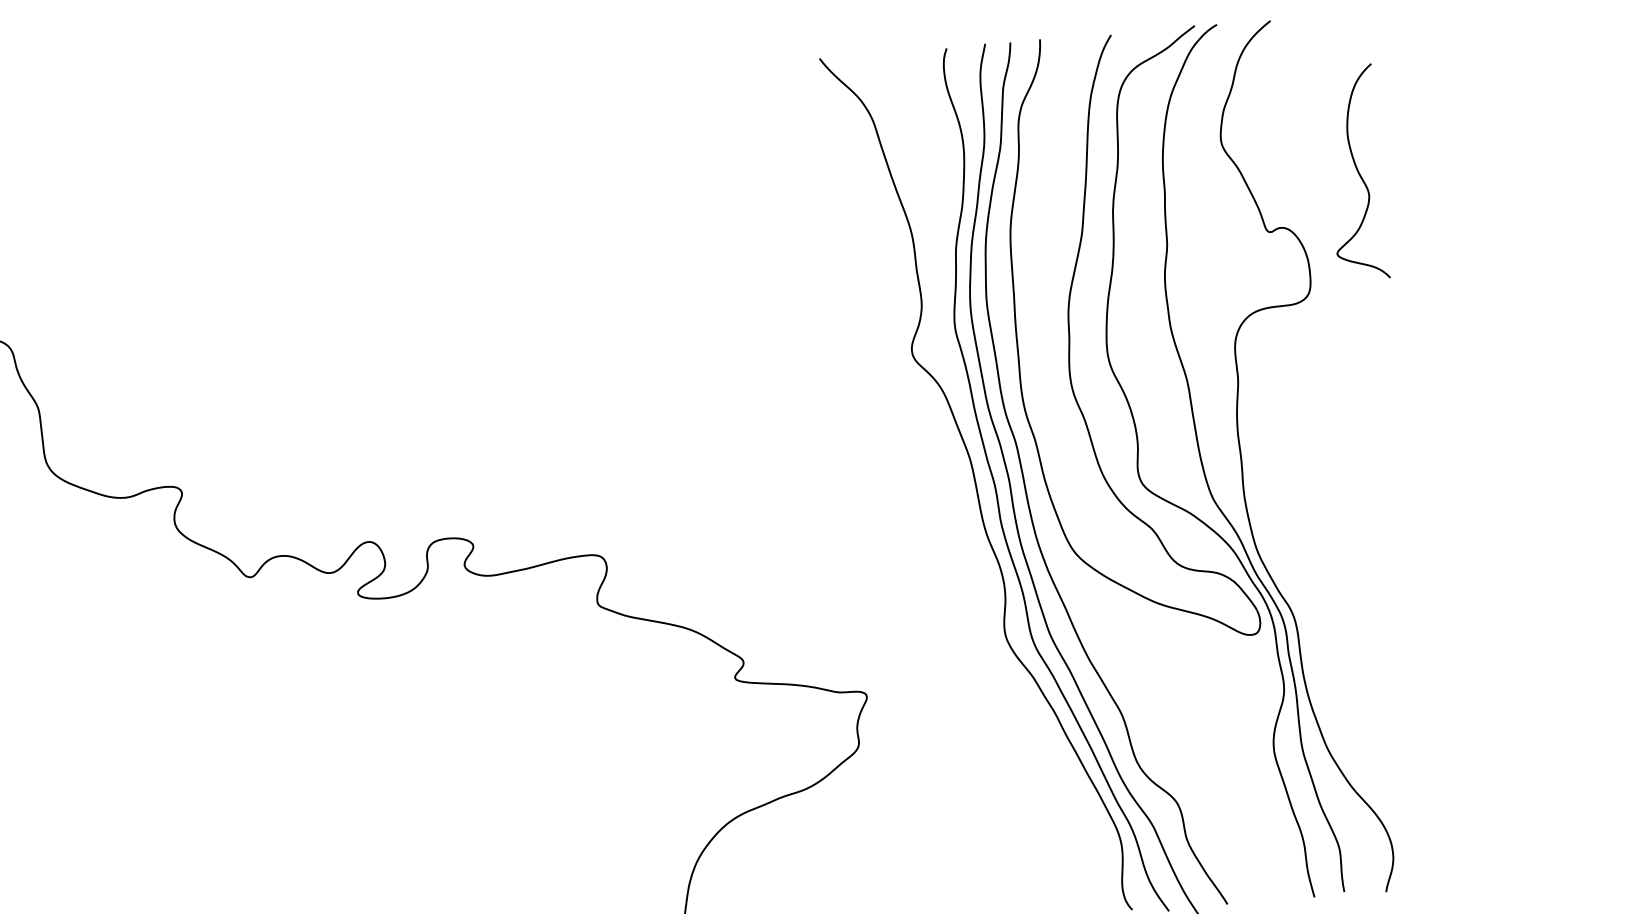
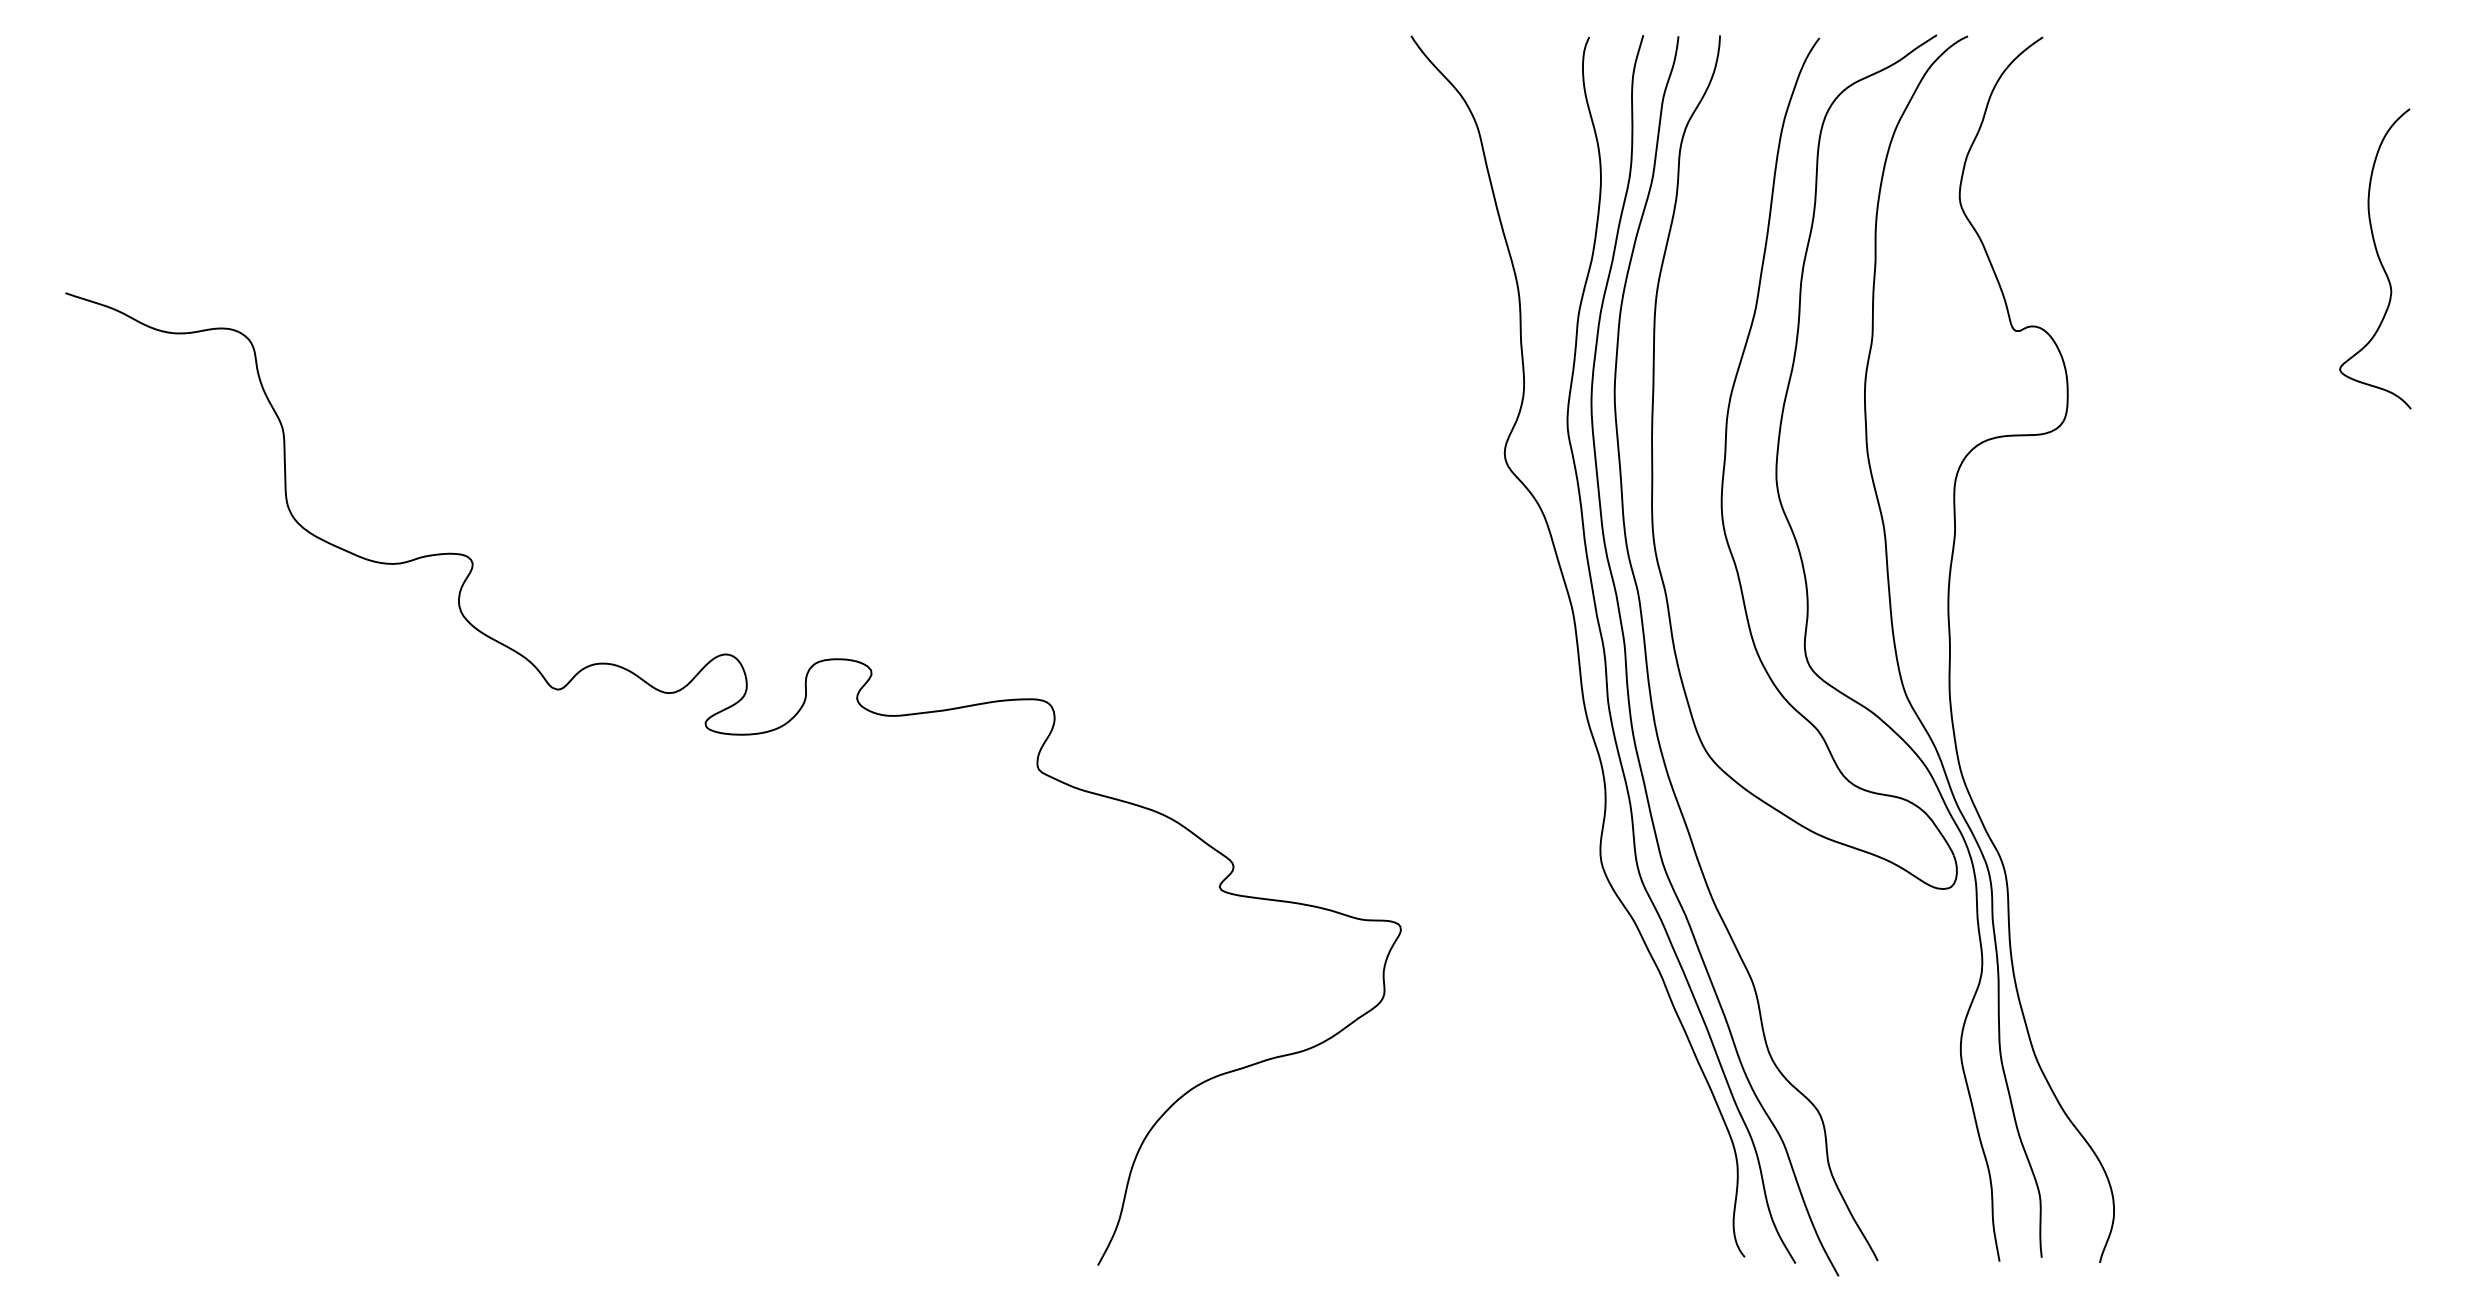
curve: (1357, 171) -> (2377, 257), moved

